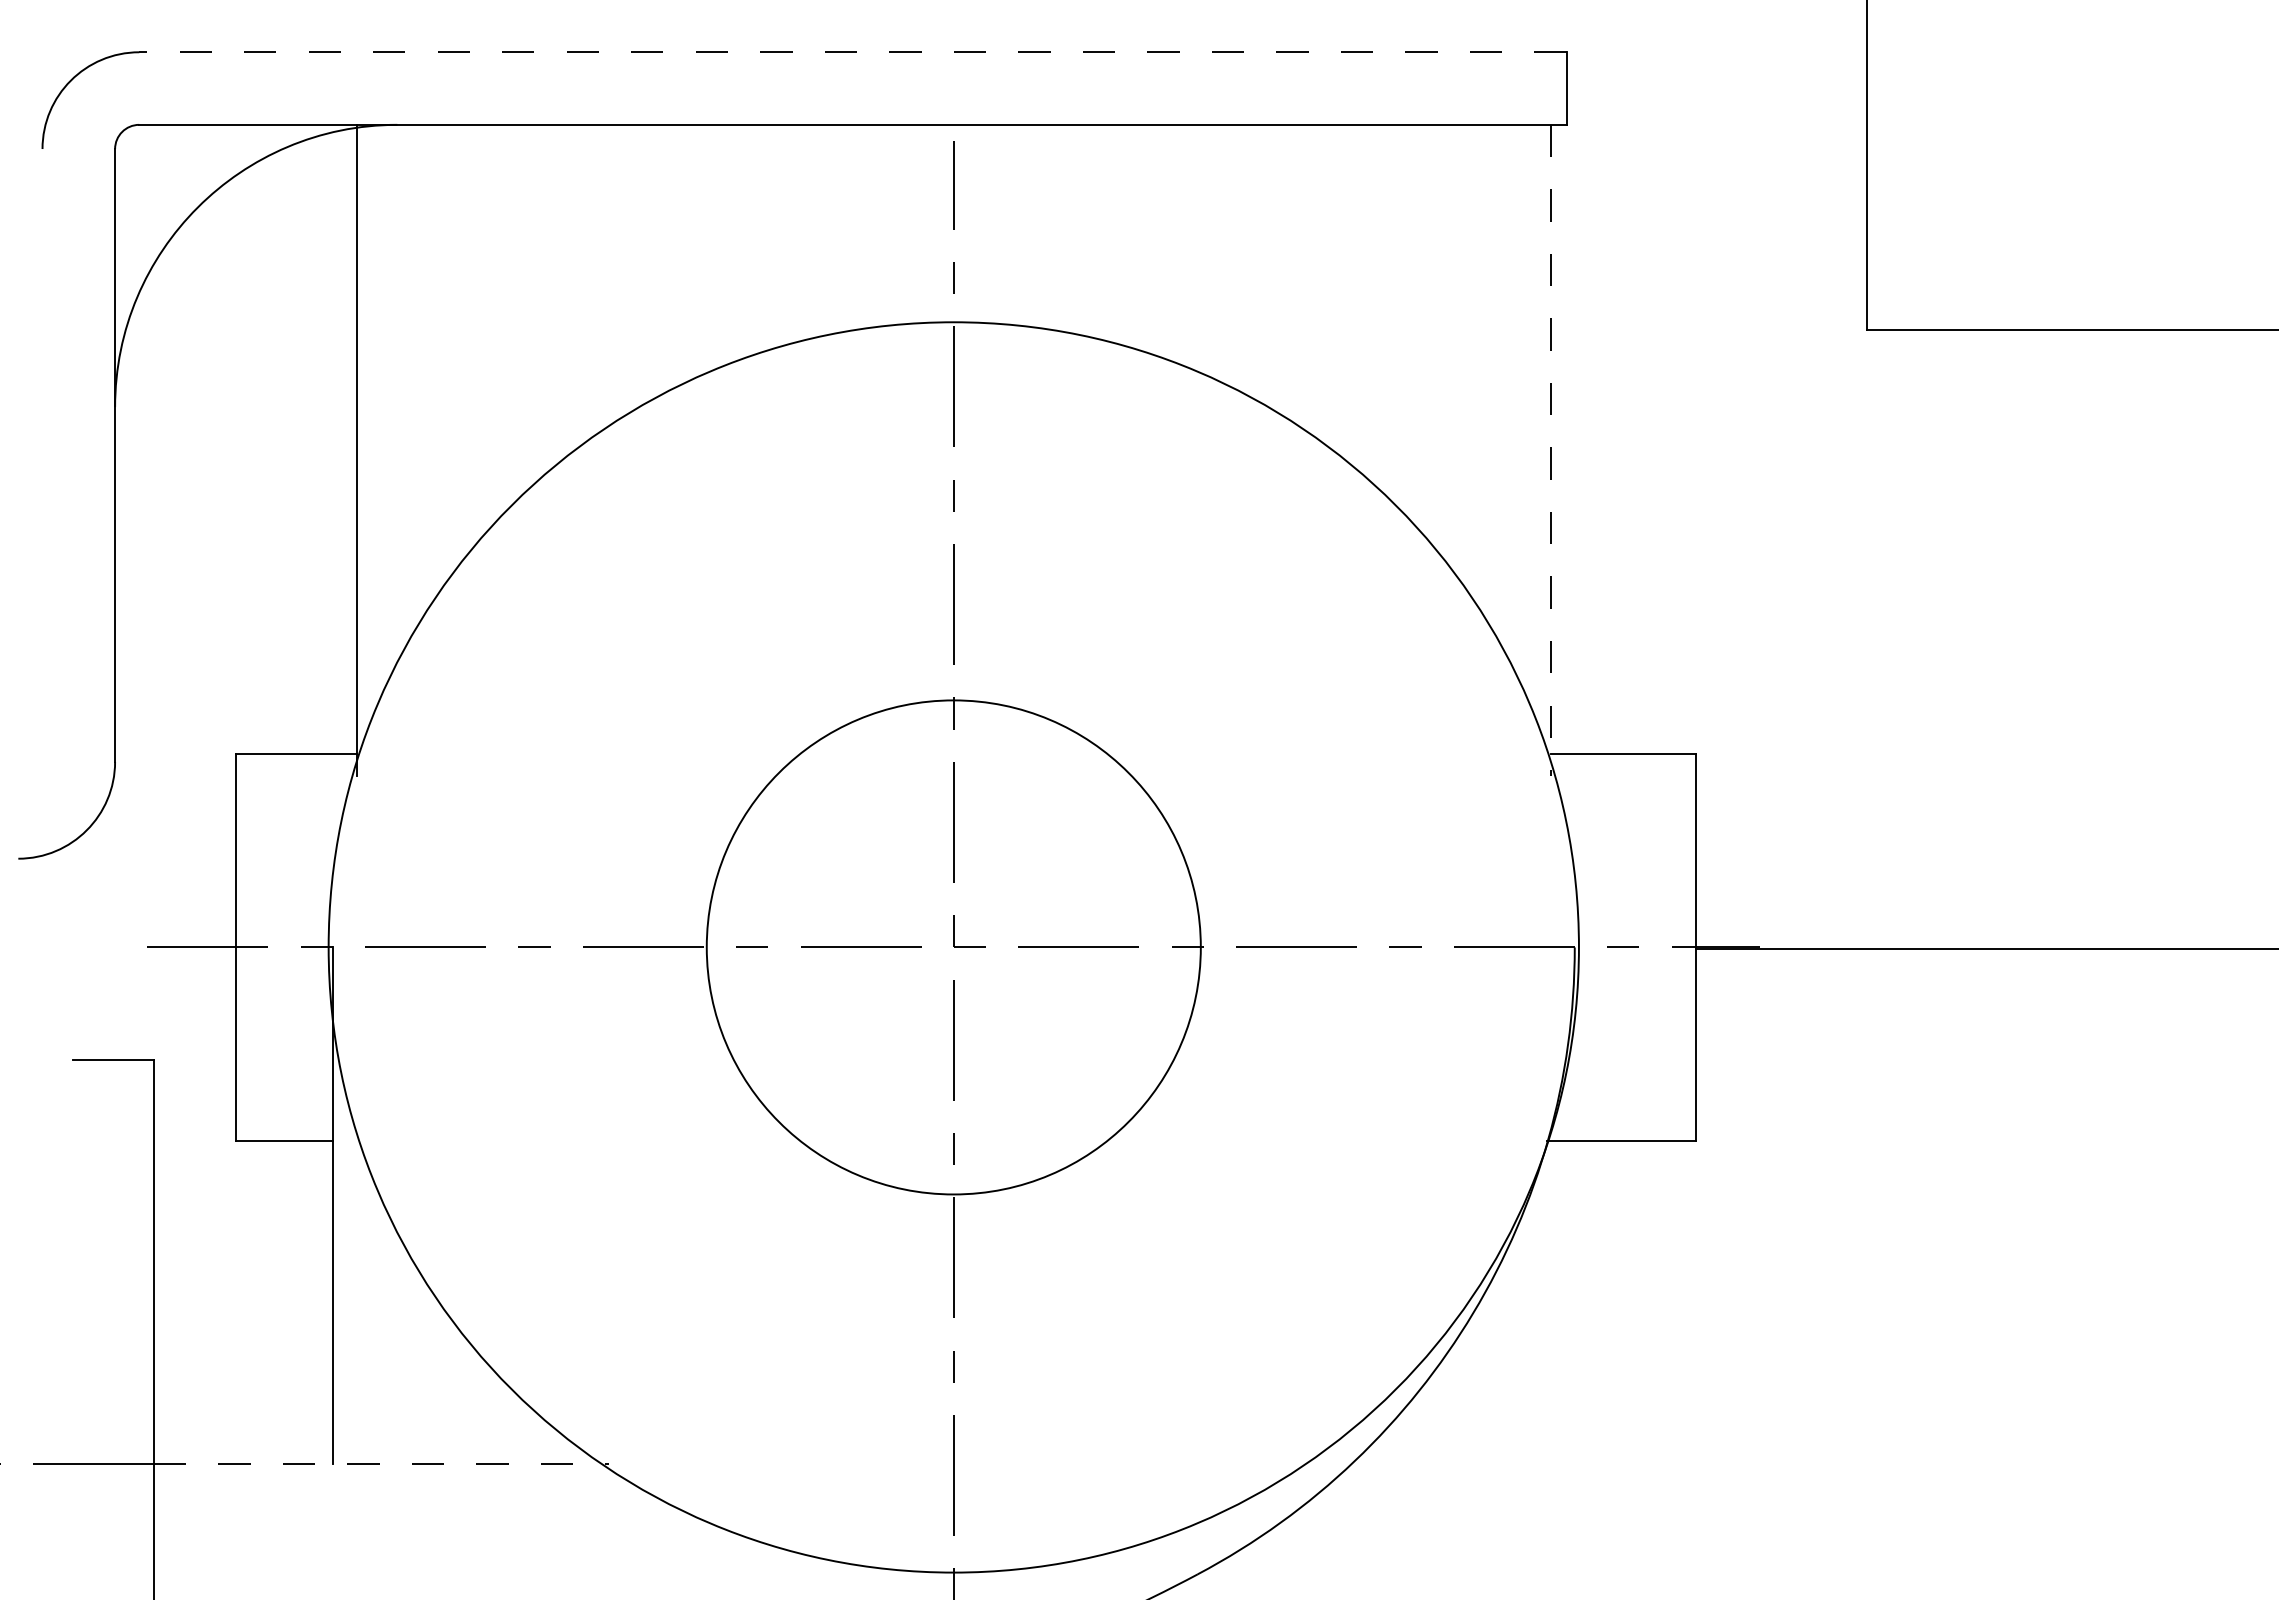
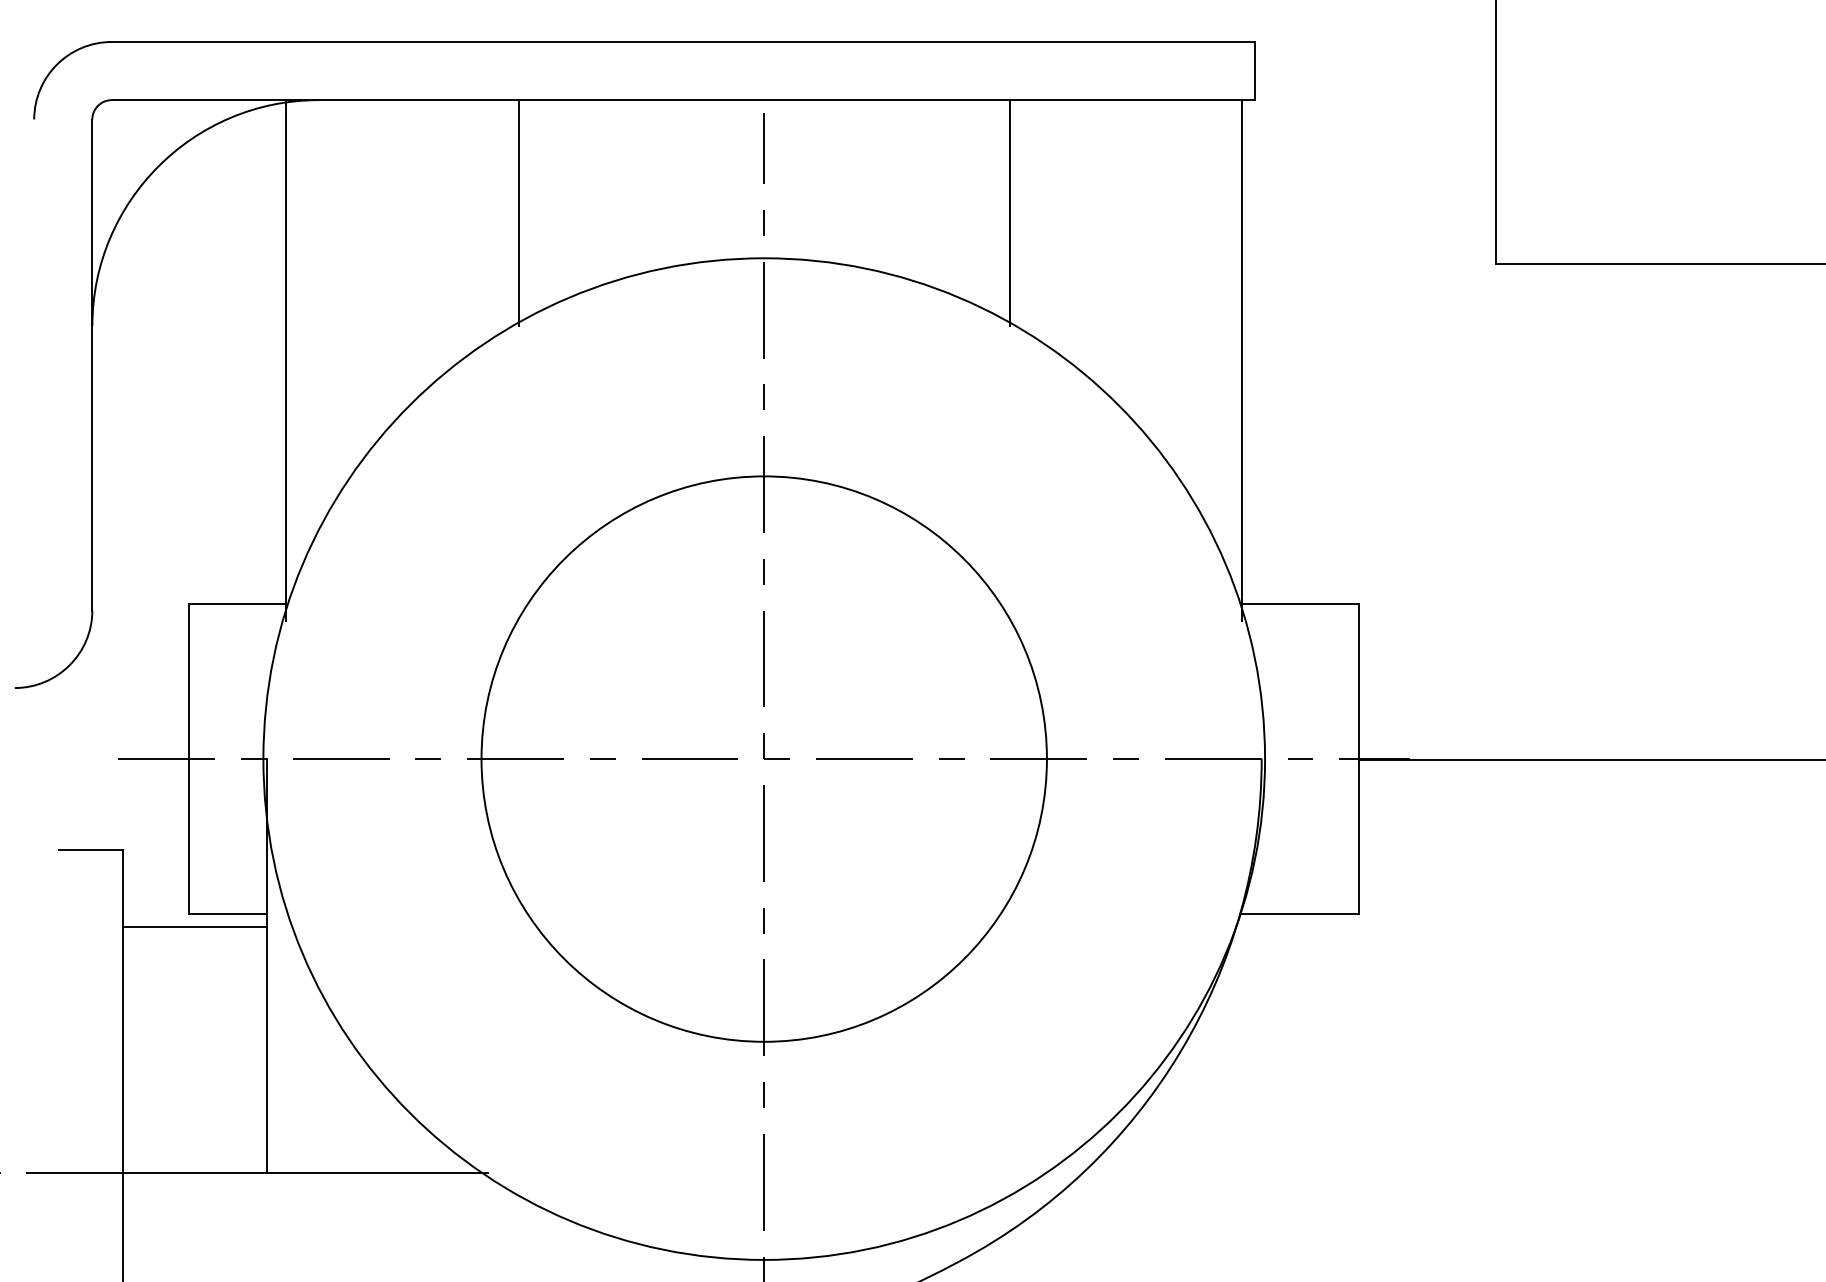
line: (853, 52) -> (683, 42), dashed -> solid
line: (647, 265) -> (518, 212), added
line: (1260, 265) -> (1009, 212), added
line: (1550, 450) -> (1242, 361), dashed -> solid
circle: (953, 947) -> (763, 759), size x1.43
line: (242, 1157) -> (194, 927), added
line: (381, 1463) -> (305, 1172), dashed -> solid

